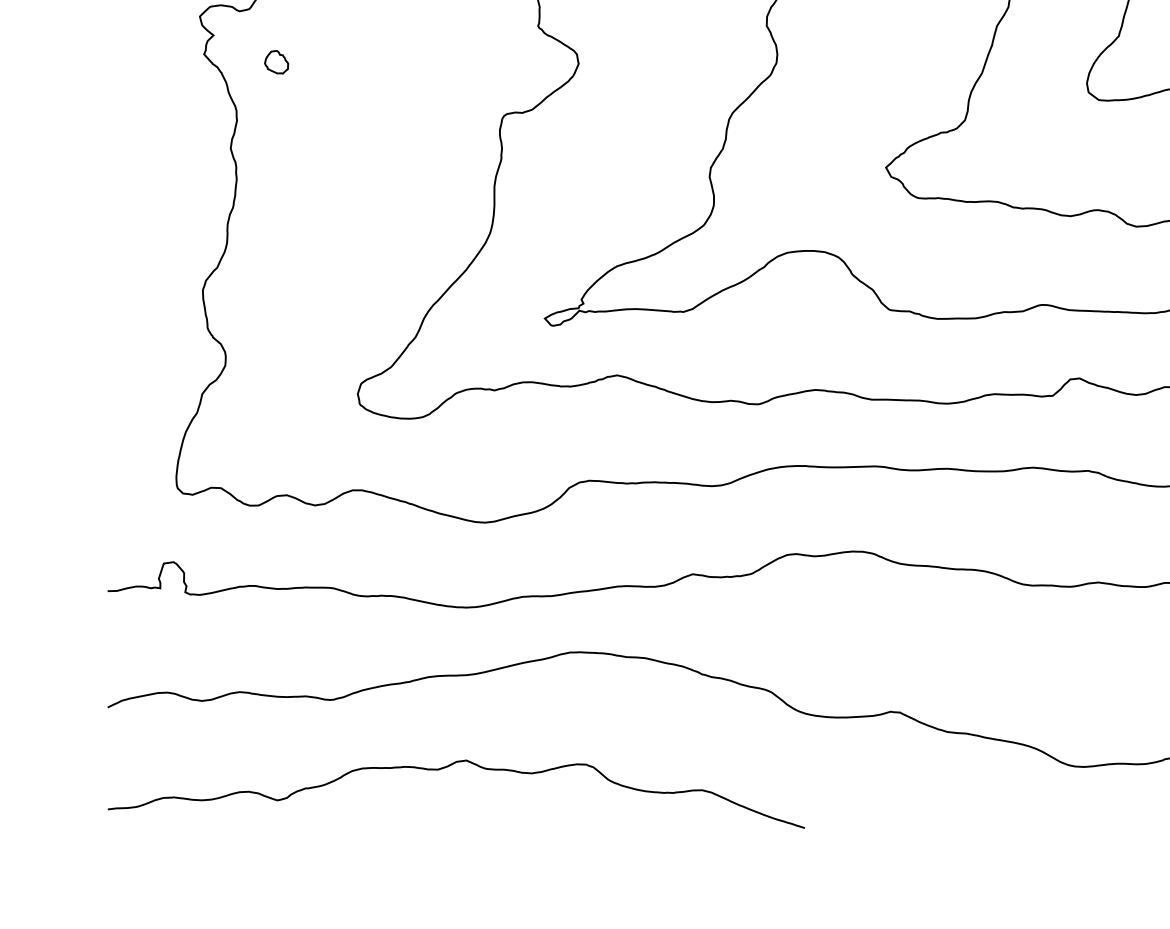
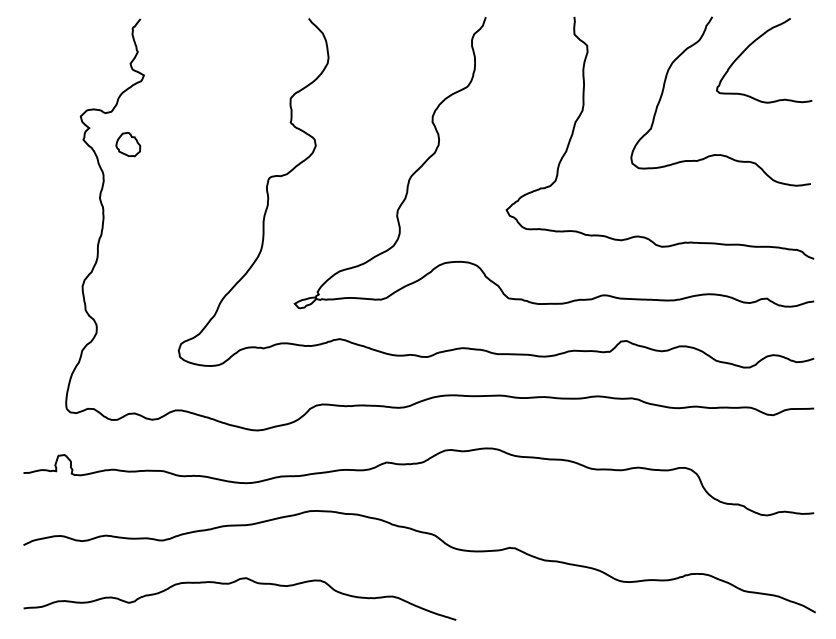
part: (276, 61) -> (128, 144), size x1.67

